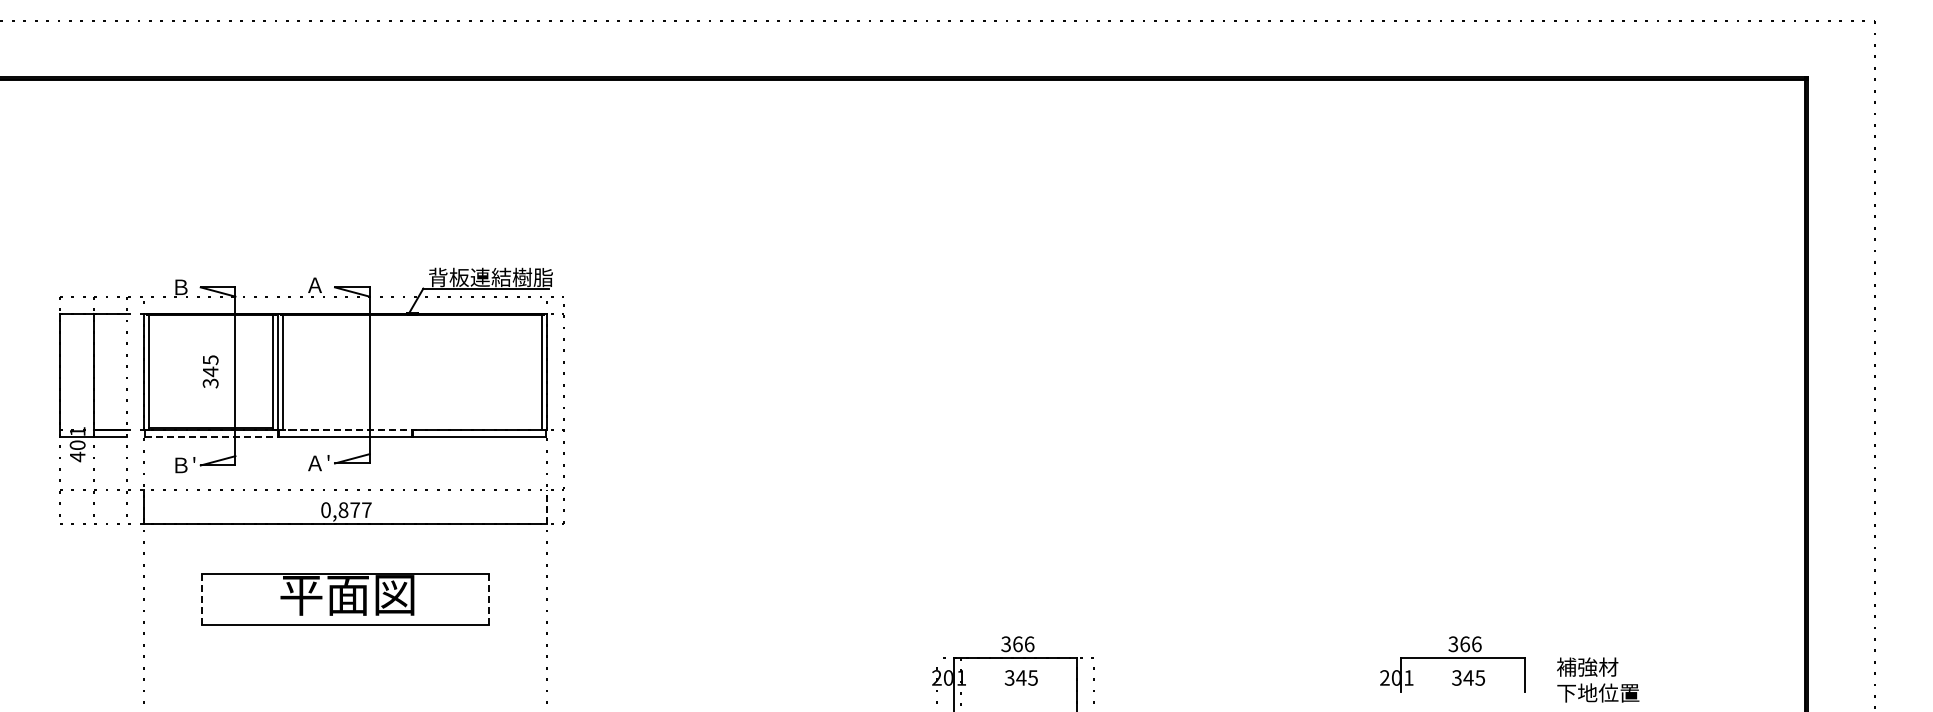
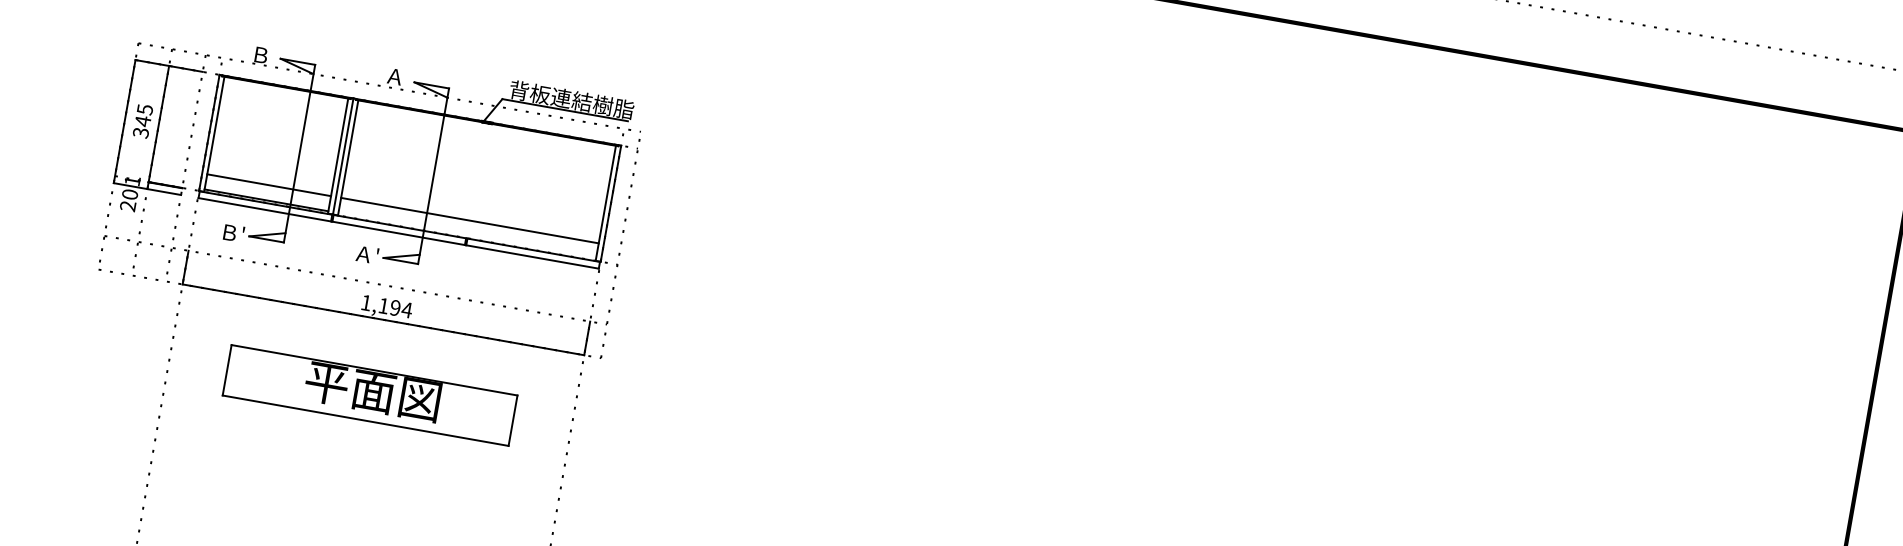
text: (210, 371) -> (142, 120), moved
line: (211, 412) -> (269, 185), added
line: (412, 412) -> (469, 220), added
line: (346, 430) -> (400, 227), dashed -> solid
line: (211, 436) -> (265, 209), dashed -> solid
text: (77, 456) -> (127, 205), 40 -> 20
line: (546, 506) -> (586, 338), dashed -> solid
text: (346, 510) -> (386, 306), 0,877 -> 1,194
line: (202, 599) -> (227, 370), dashed -> solid
line: (488, 600) -> (512, 421), dashed -> solid

